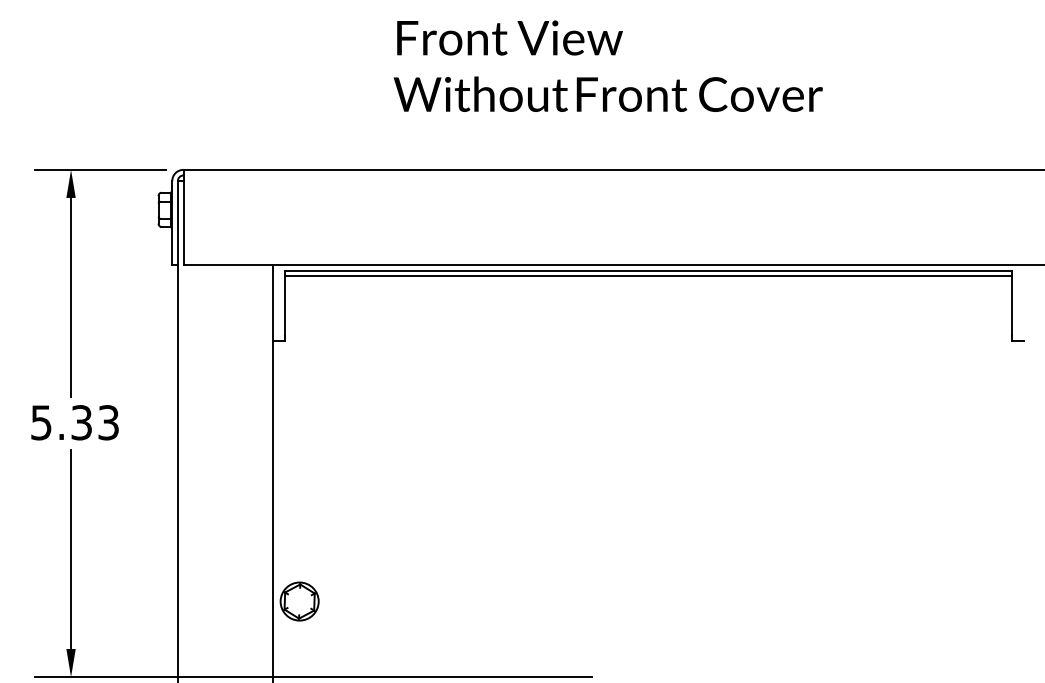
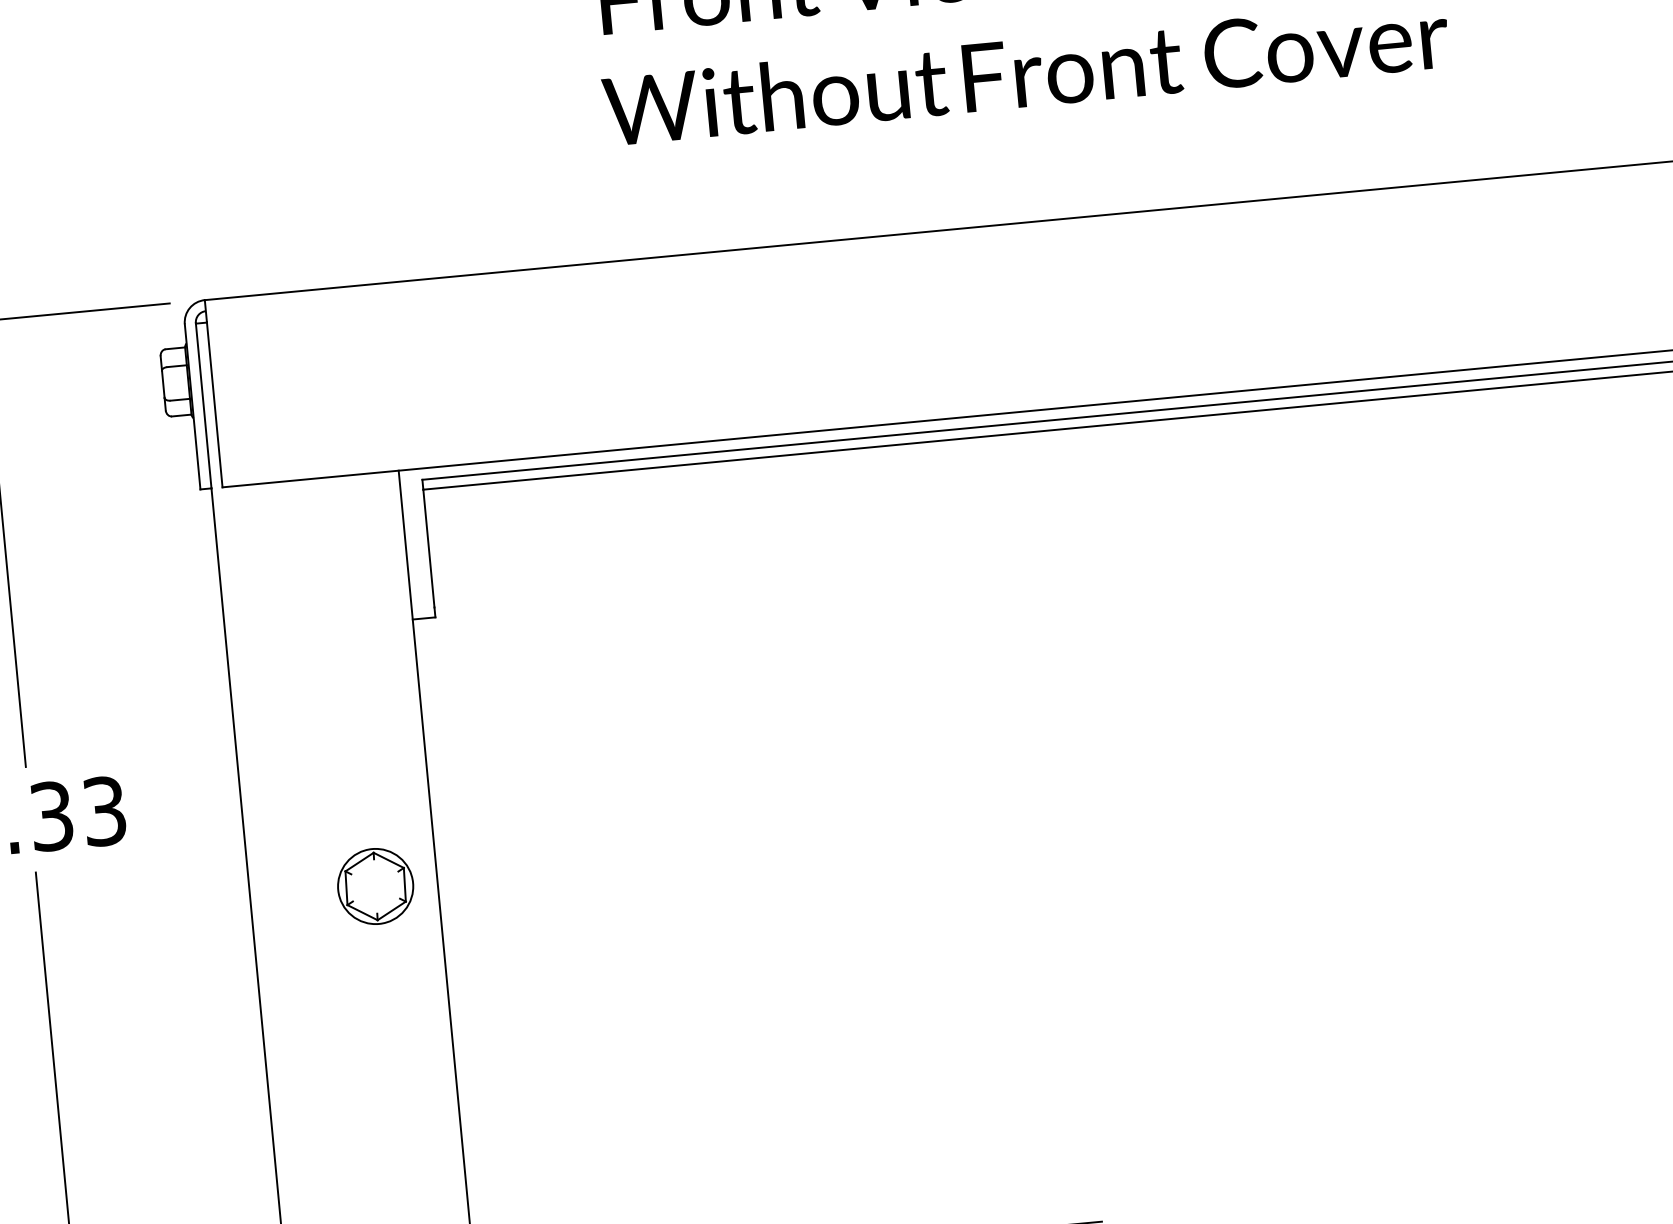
part: (299, 601) -> (375, 886), moved

